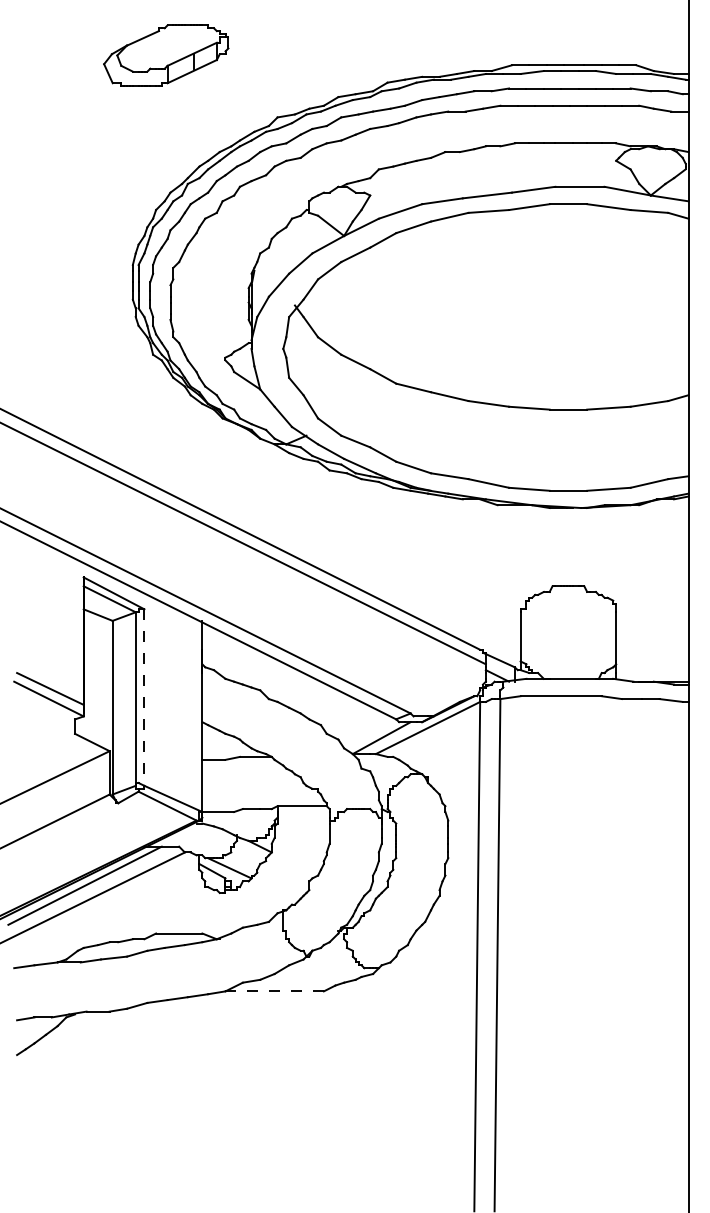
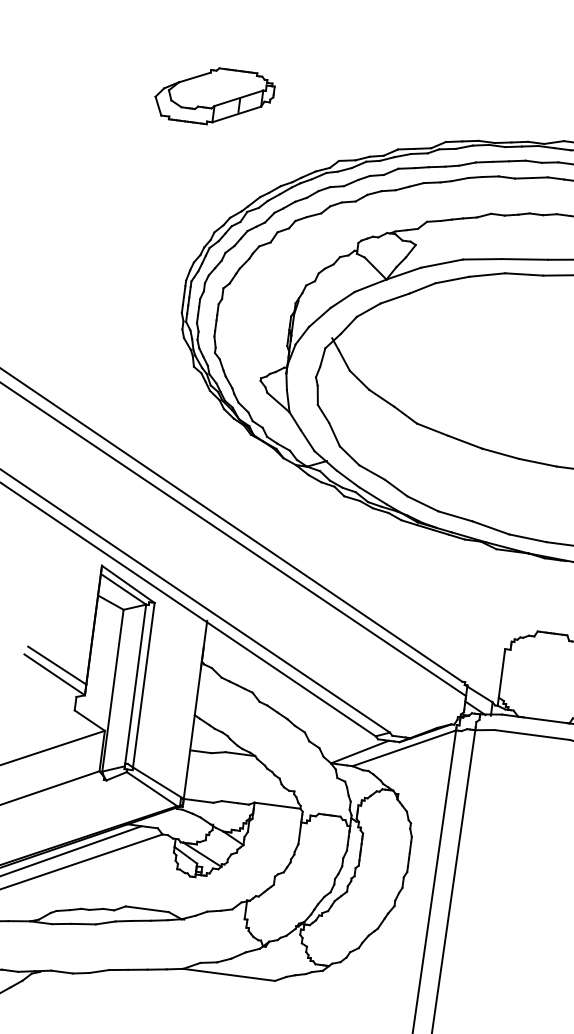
part: (166, 55) -> (214, 96), moved
line: (144, 698) -> (143, 686), dashed -> solid
line: (275, 991) -> (229, 975), dashed -> solid

